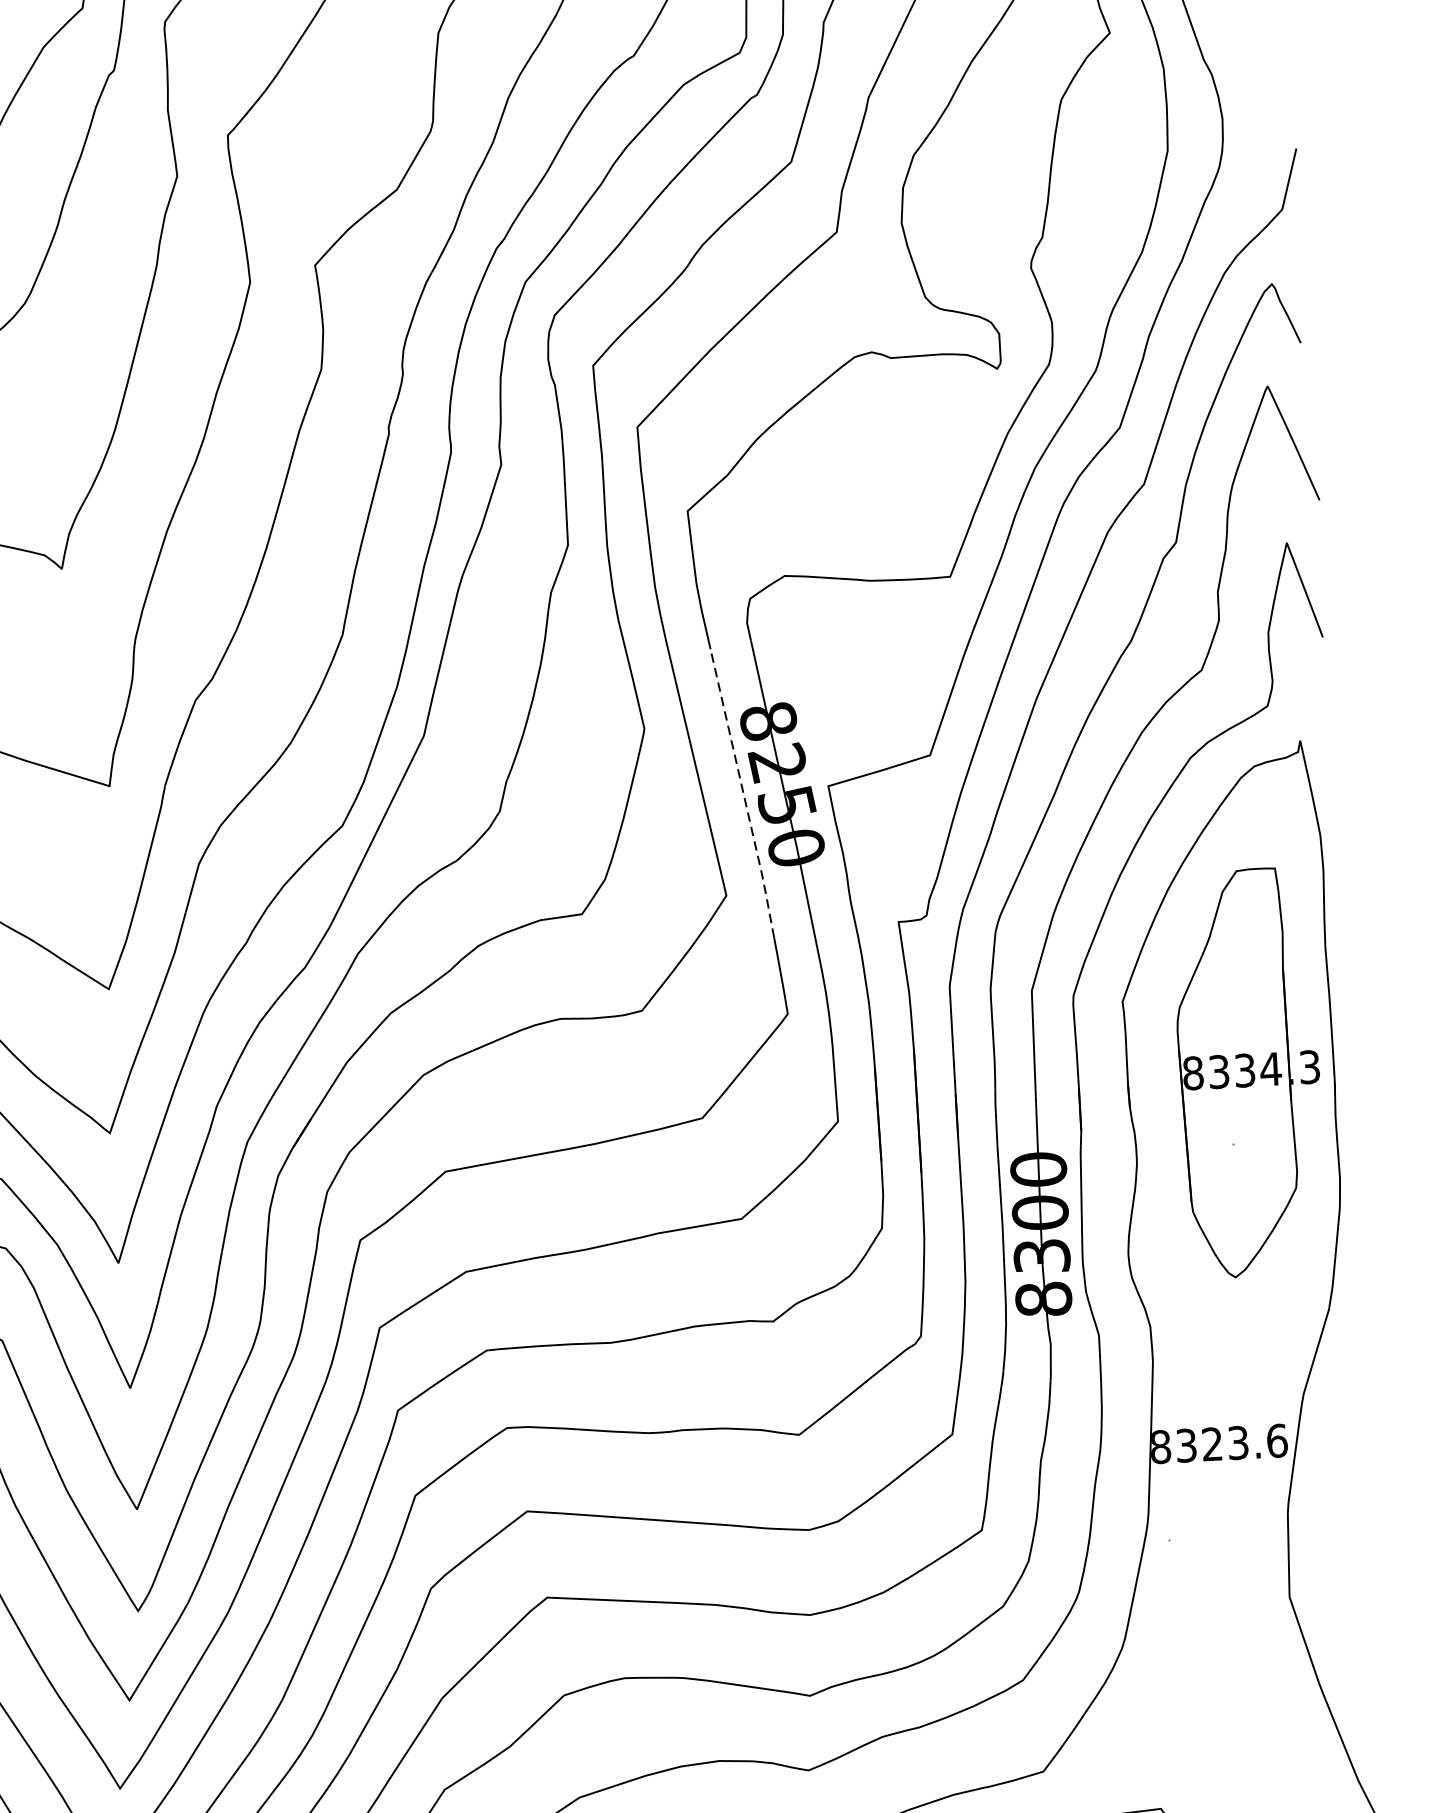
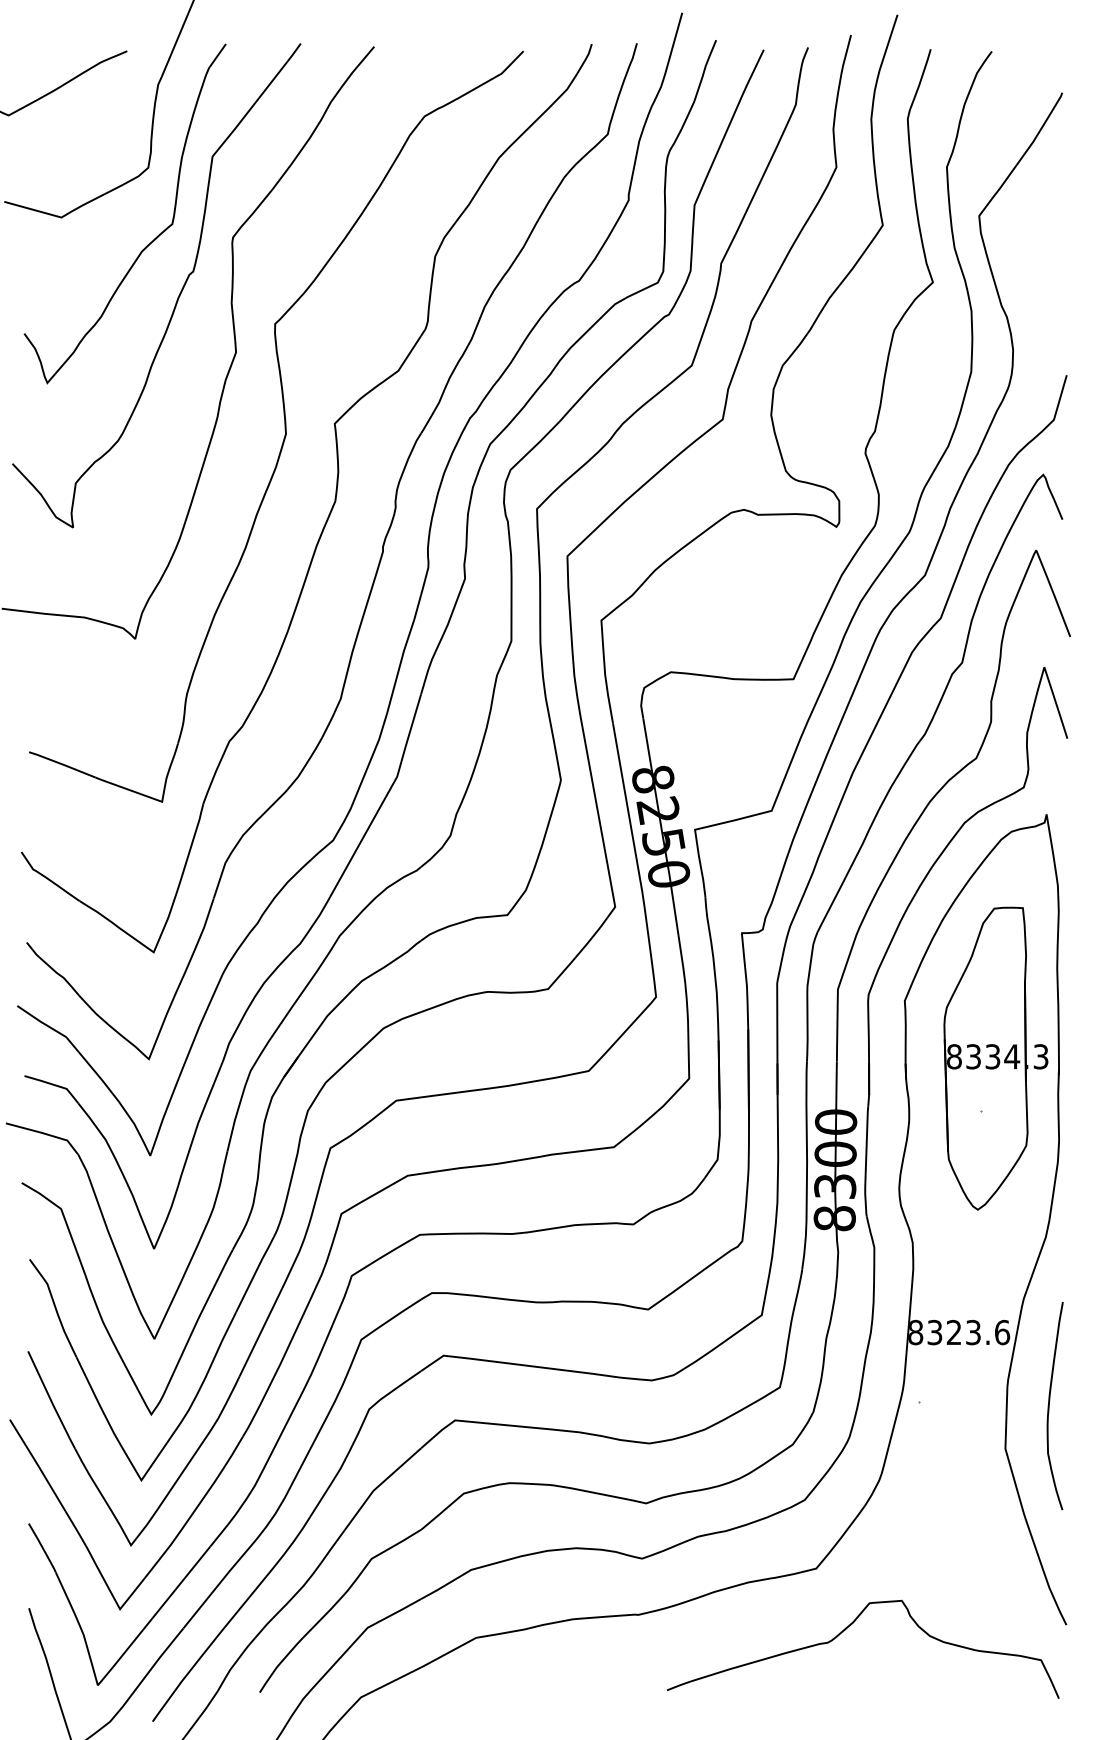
line: (744, 794) -> (632, 832), dashed -> solid
curve: (1345, 1537) -> (1049, 1406), added

